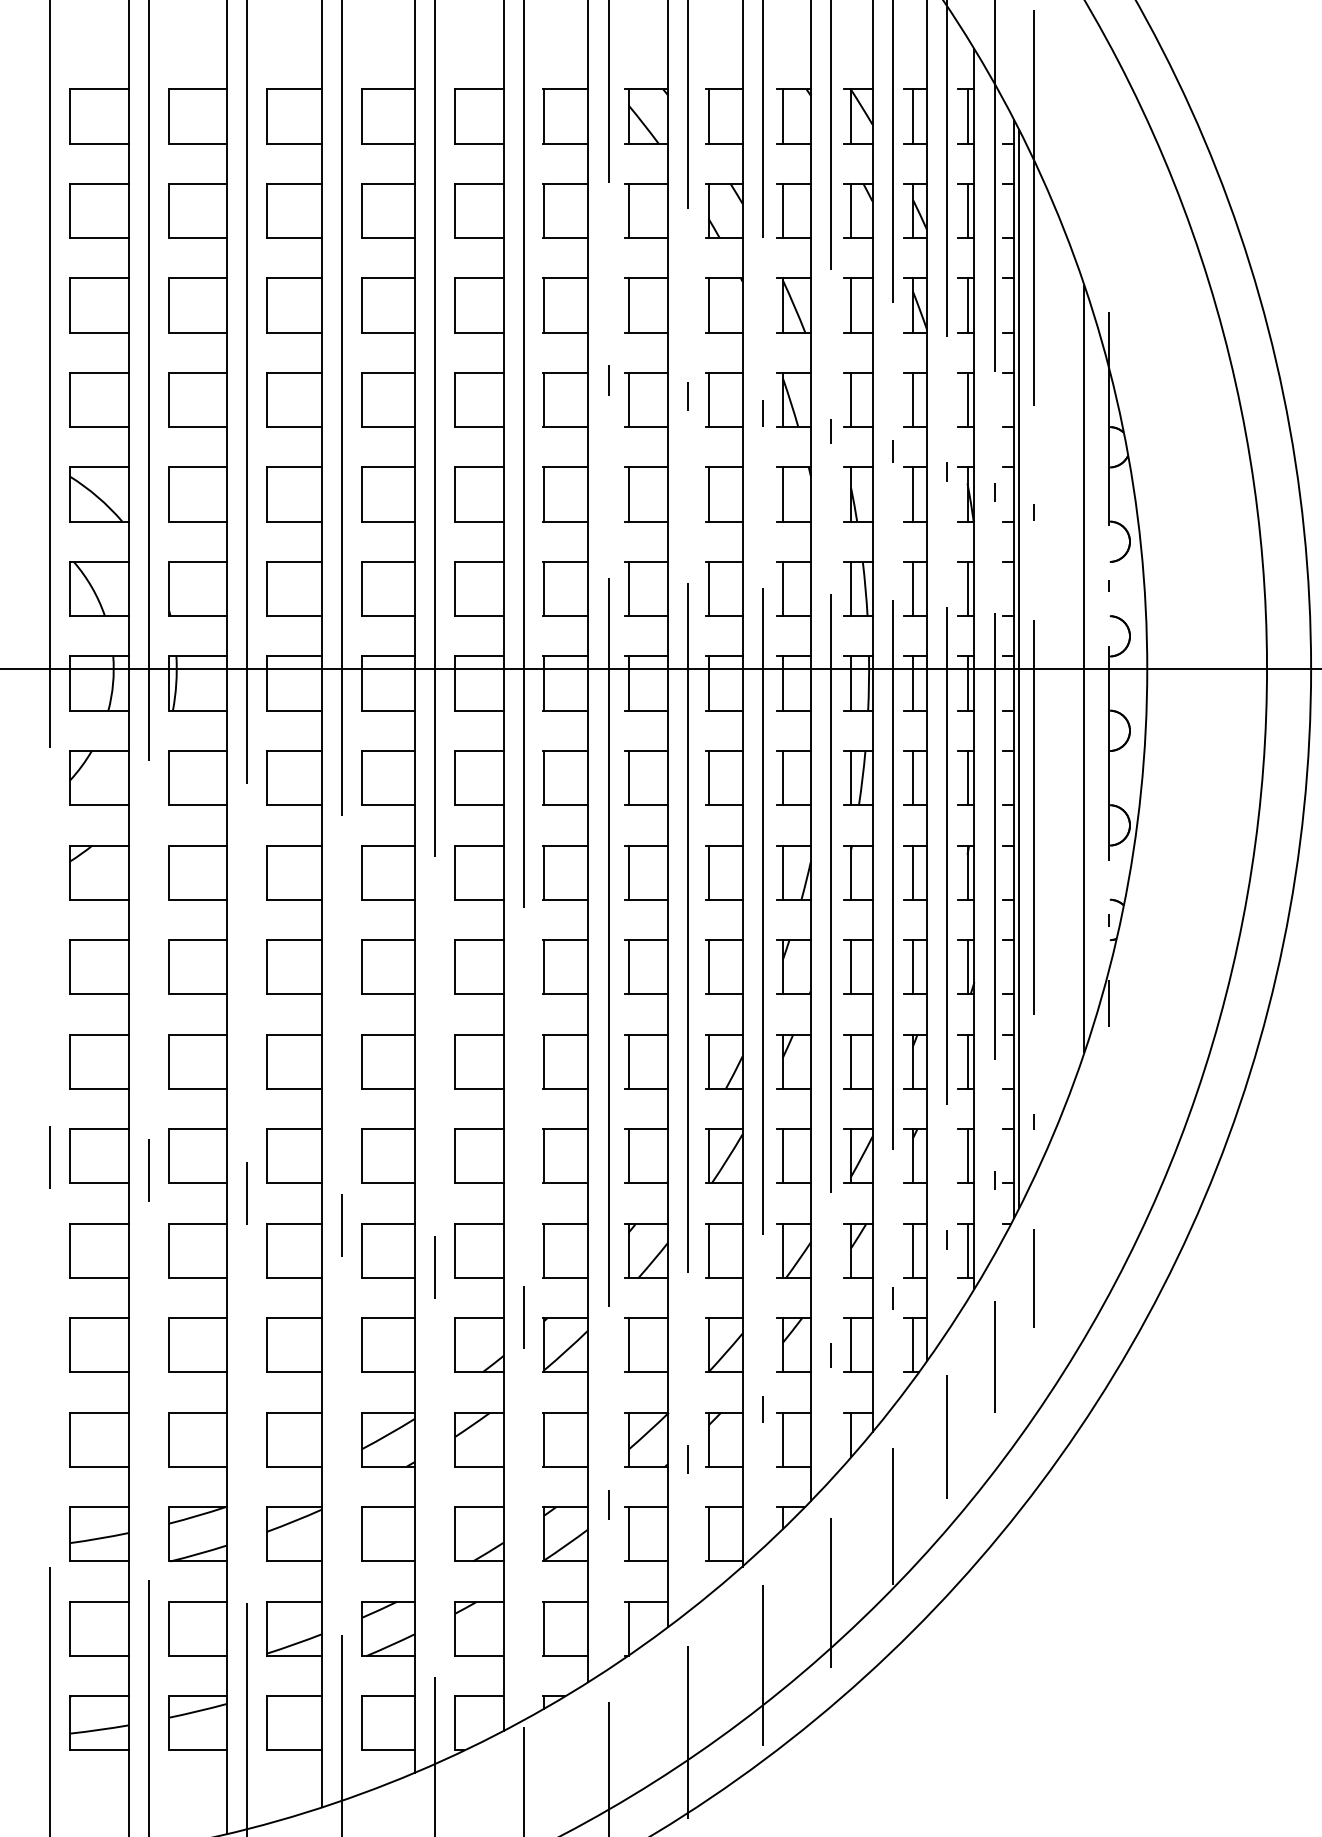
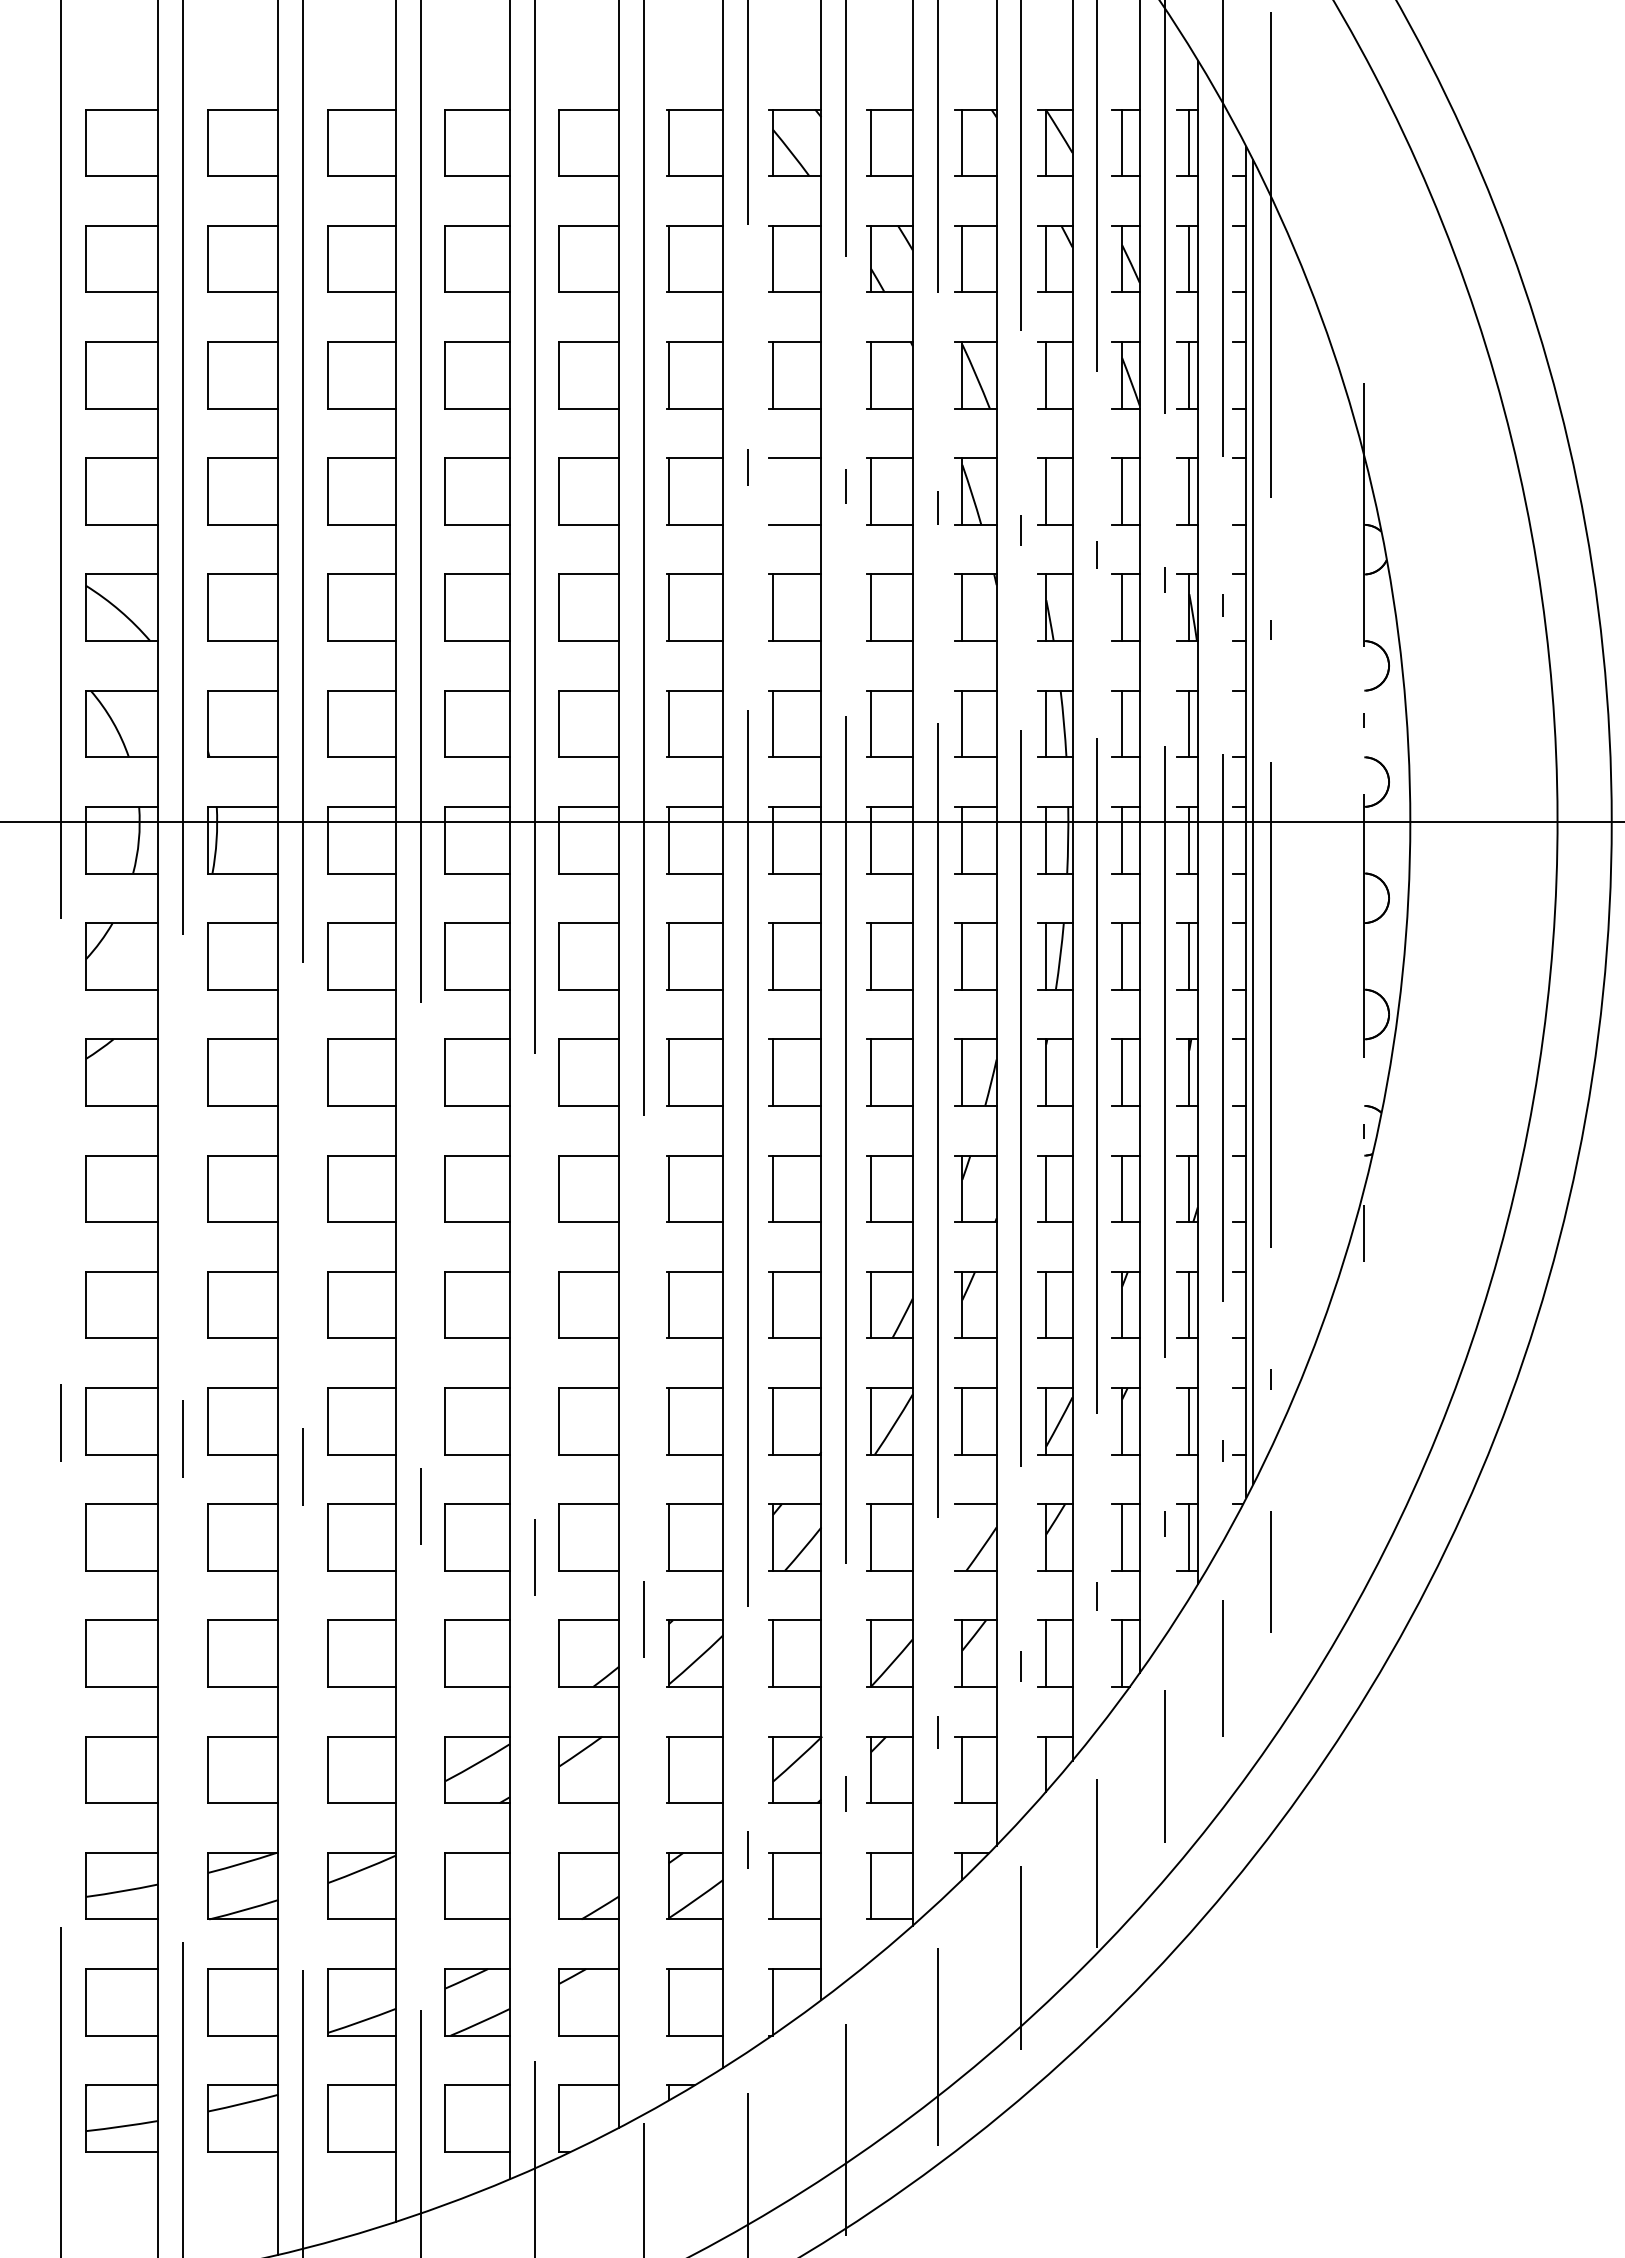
line: (628, 399) -> (772, 491), removed
line: (1083, 669) -> (1332, 822), removed
line: (783, 1250) -> (962, 1537), removed

